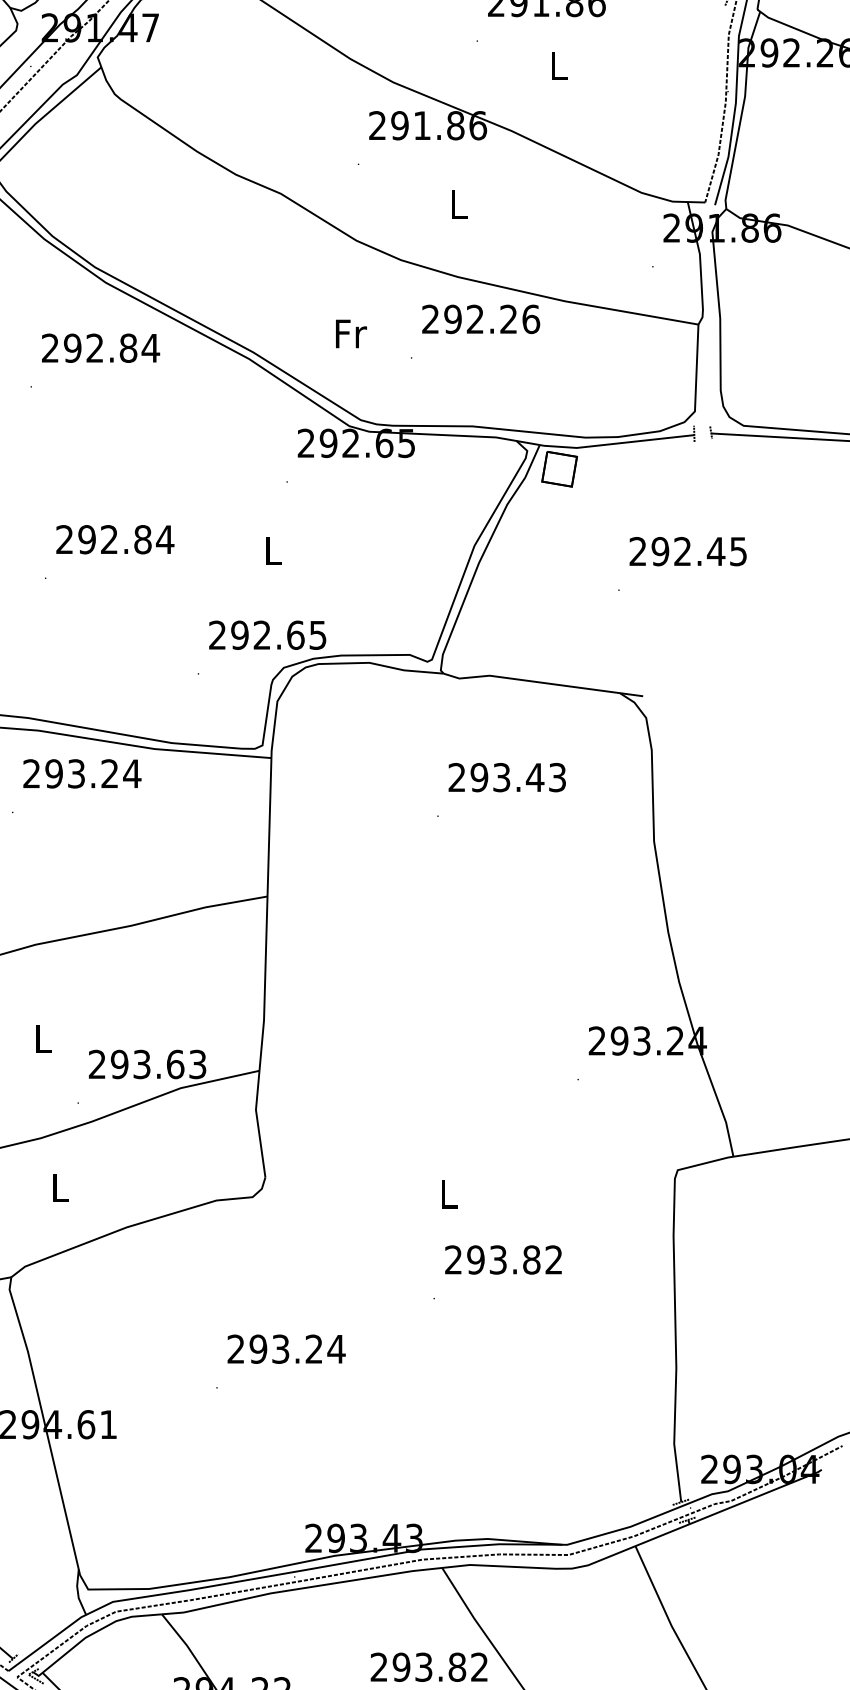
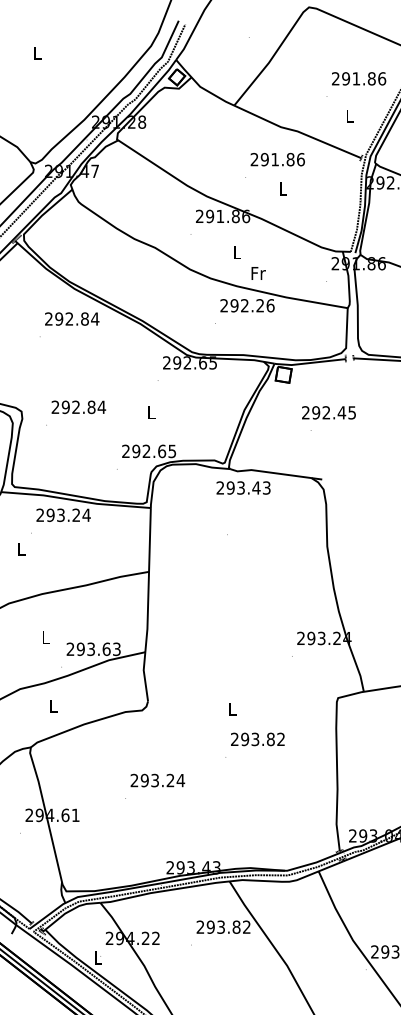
text: (350, 333) -> (258, 273), moved
text: (687, 550) -> (328, 412), moved
text: (507, 776) -> (243, 487), moved

